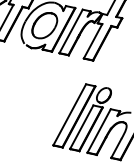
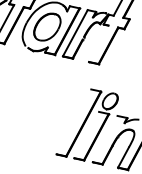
line: (92, 41) -> (98, 43), removed
line: (69, 114) -> (73, 121), removed
line: (81, 126) -> (86, 134), removed
line: (98, 130) -> (104, 138), removed

